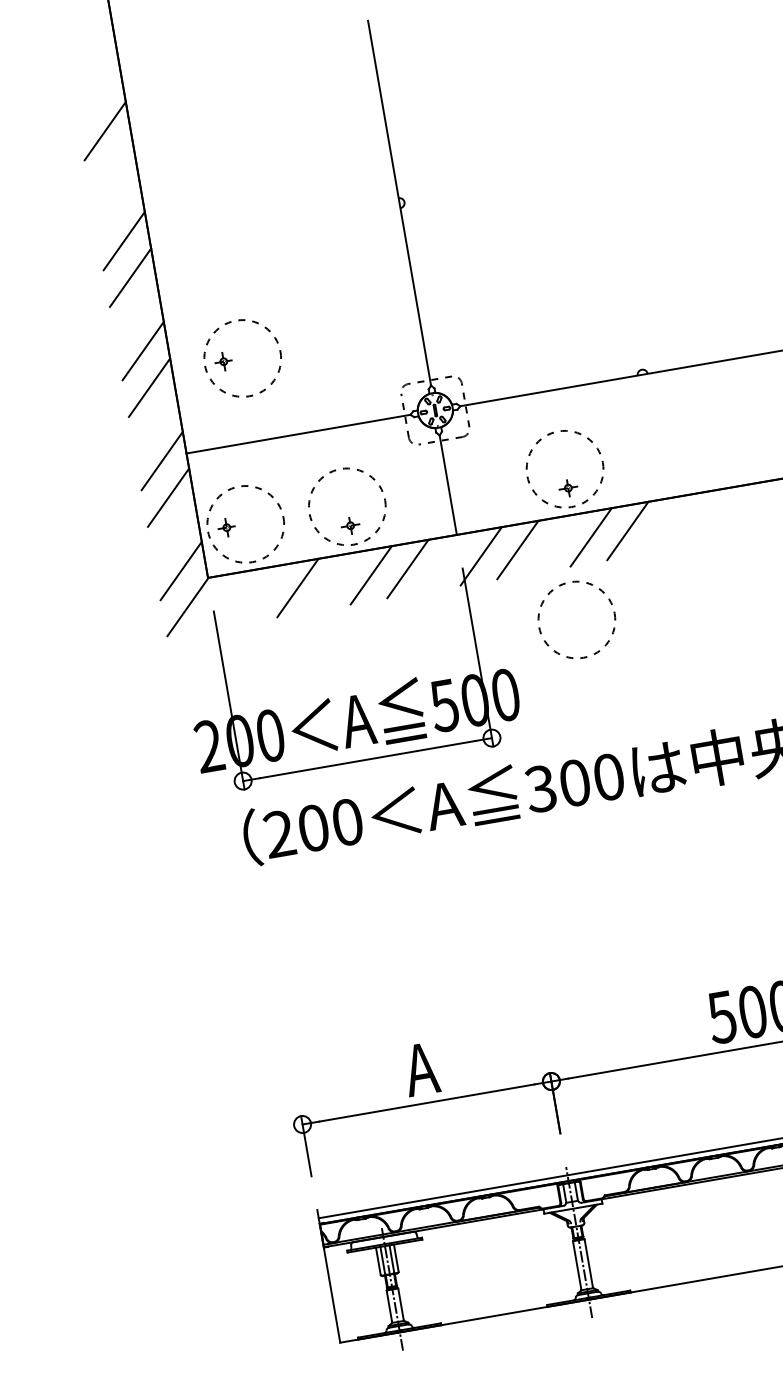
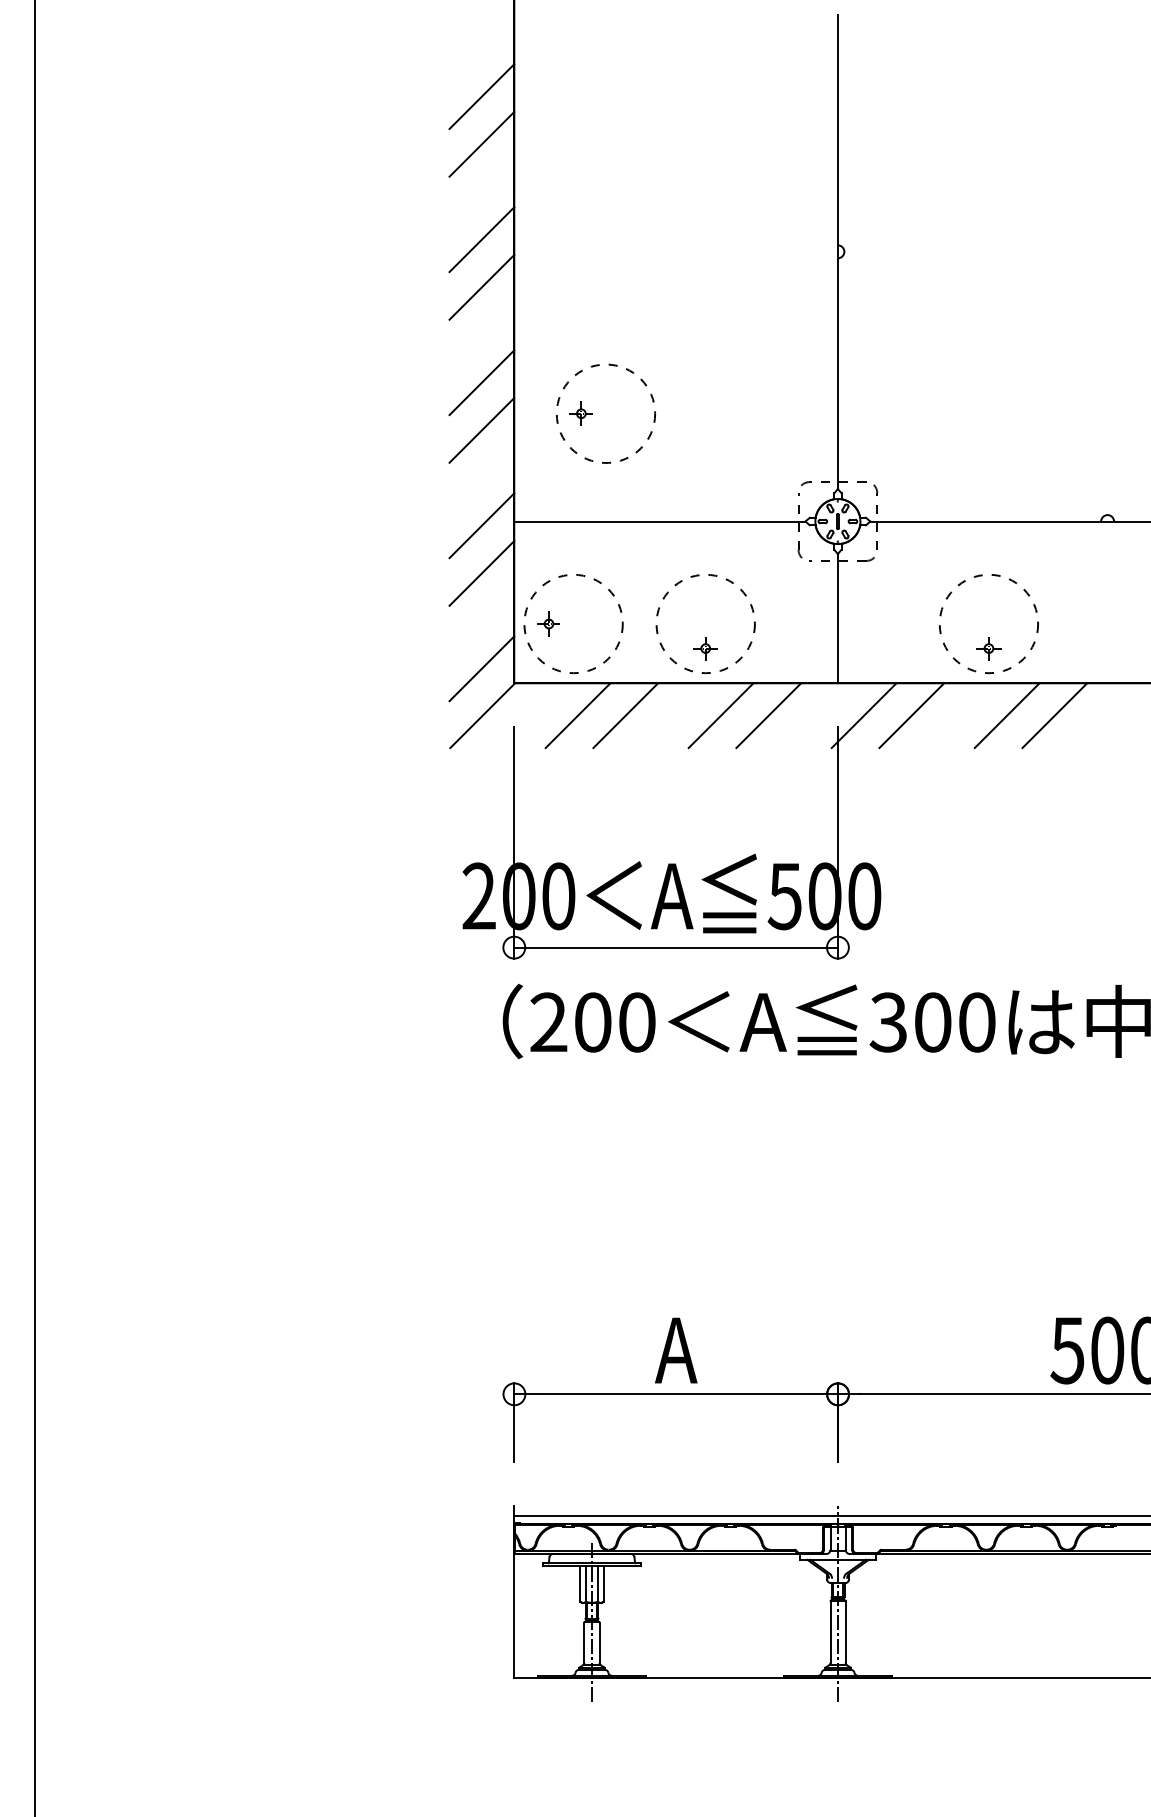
line: (111, 167) -> (481, 143), added
line: (260, 594) -> (577, 715), added
circle: (576, 620) -> (970, 817), removed

